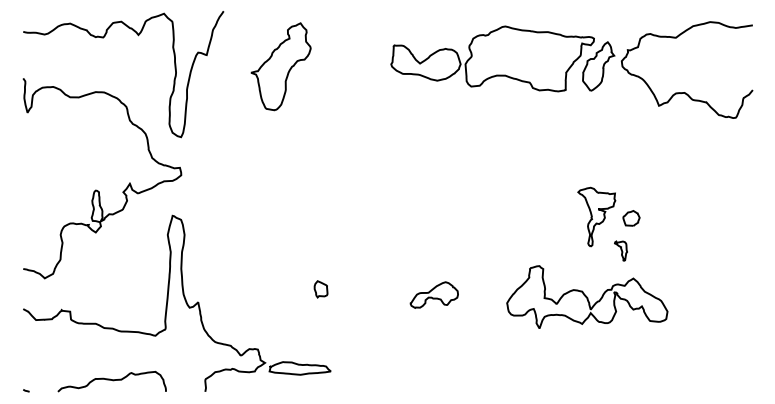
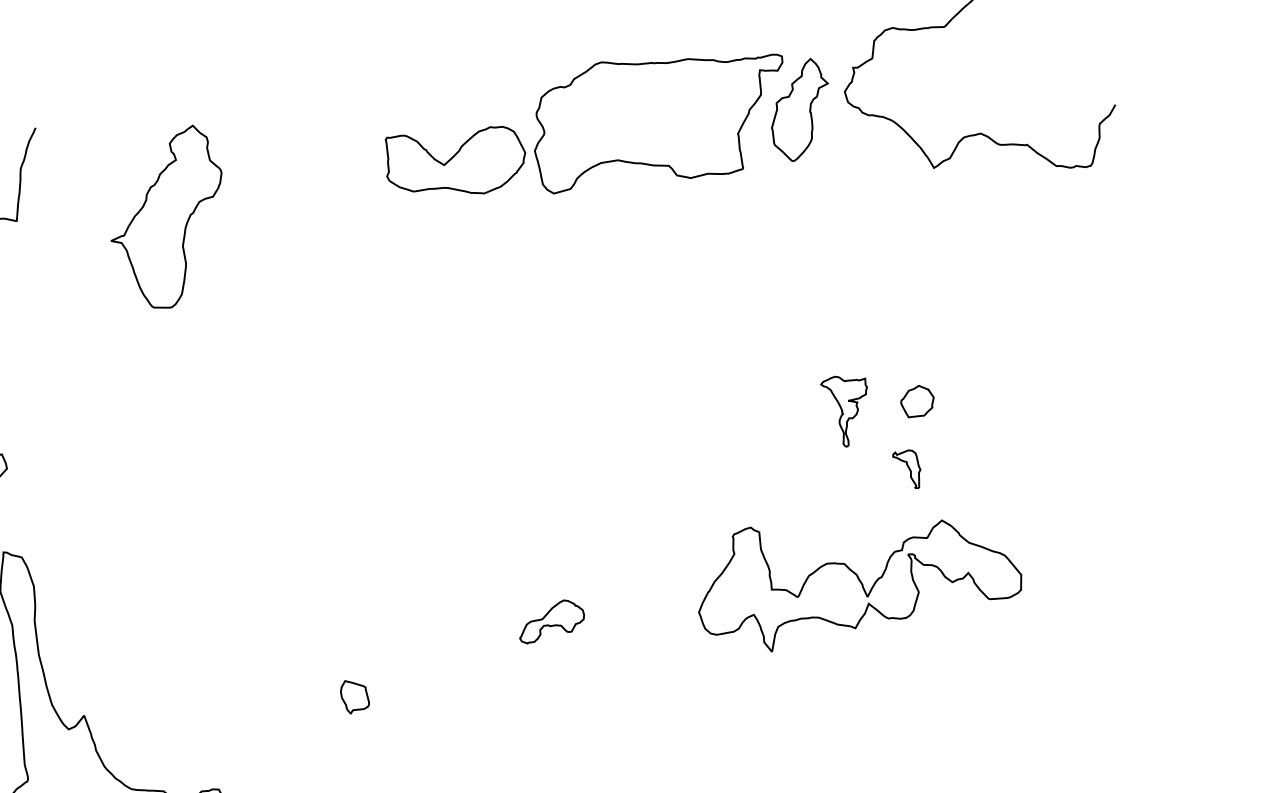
part: (596, 216) -> (847, 409), size x0.6
part: (320, 289) -> (353, 696), moved
part: (433, 294) -> (549, 620), size x0.7

